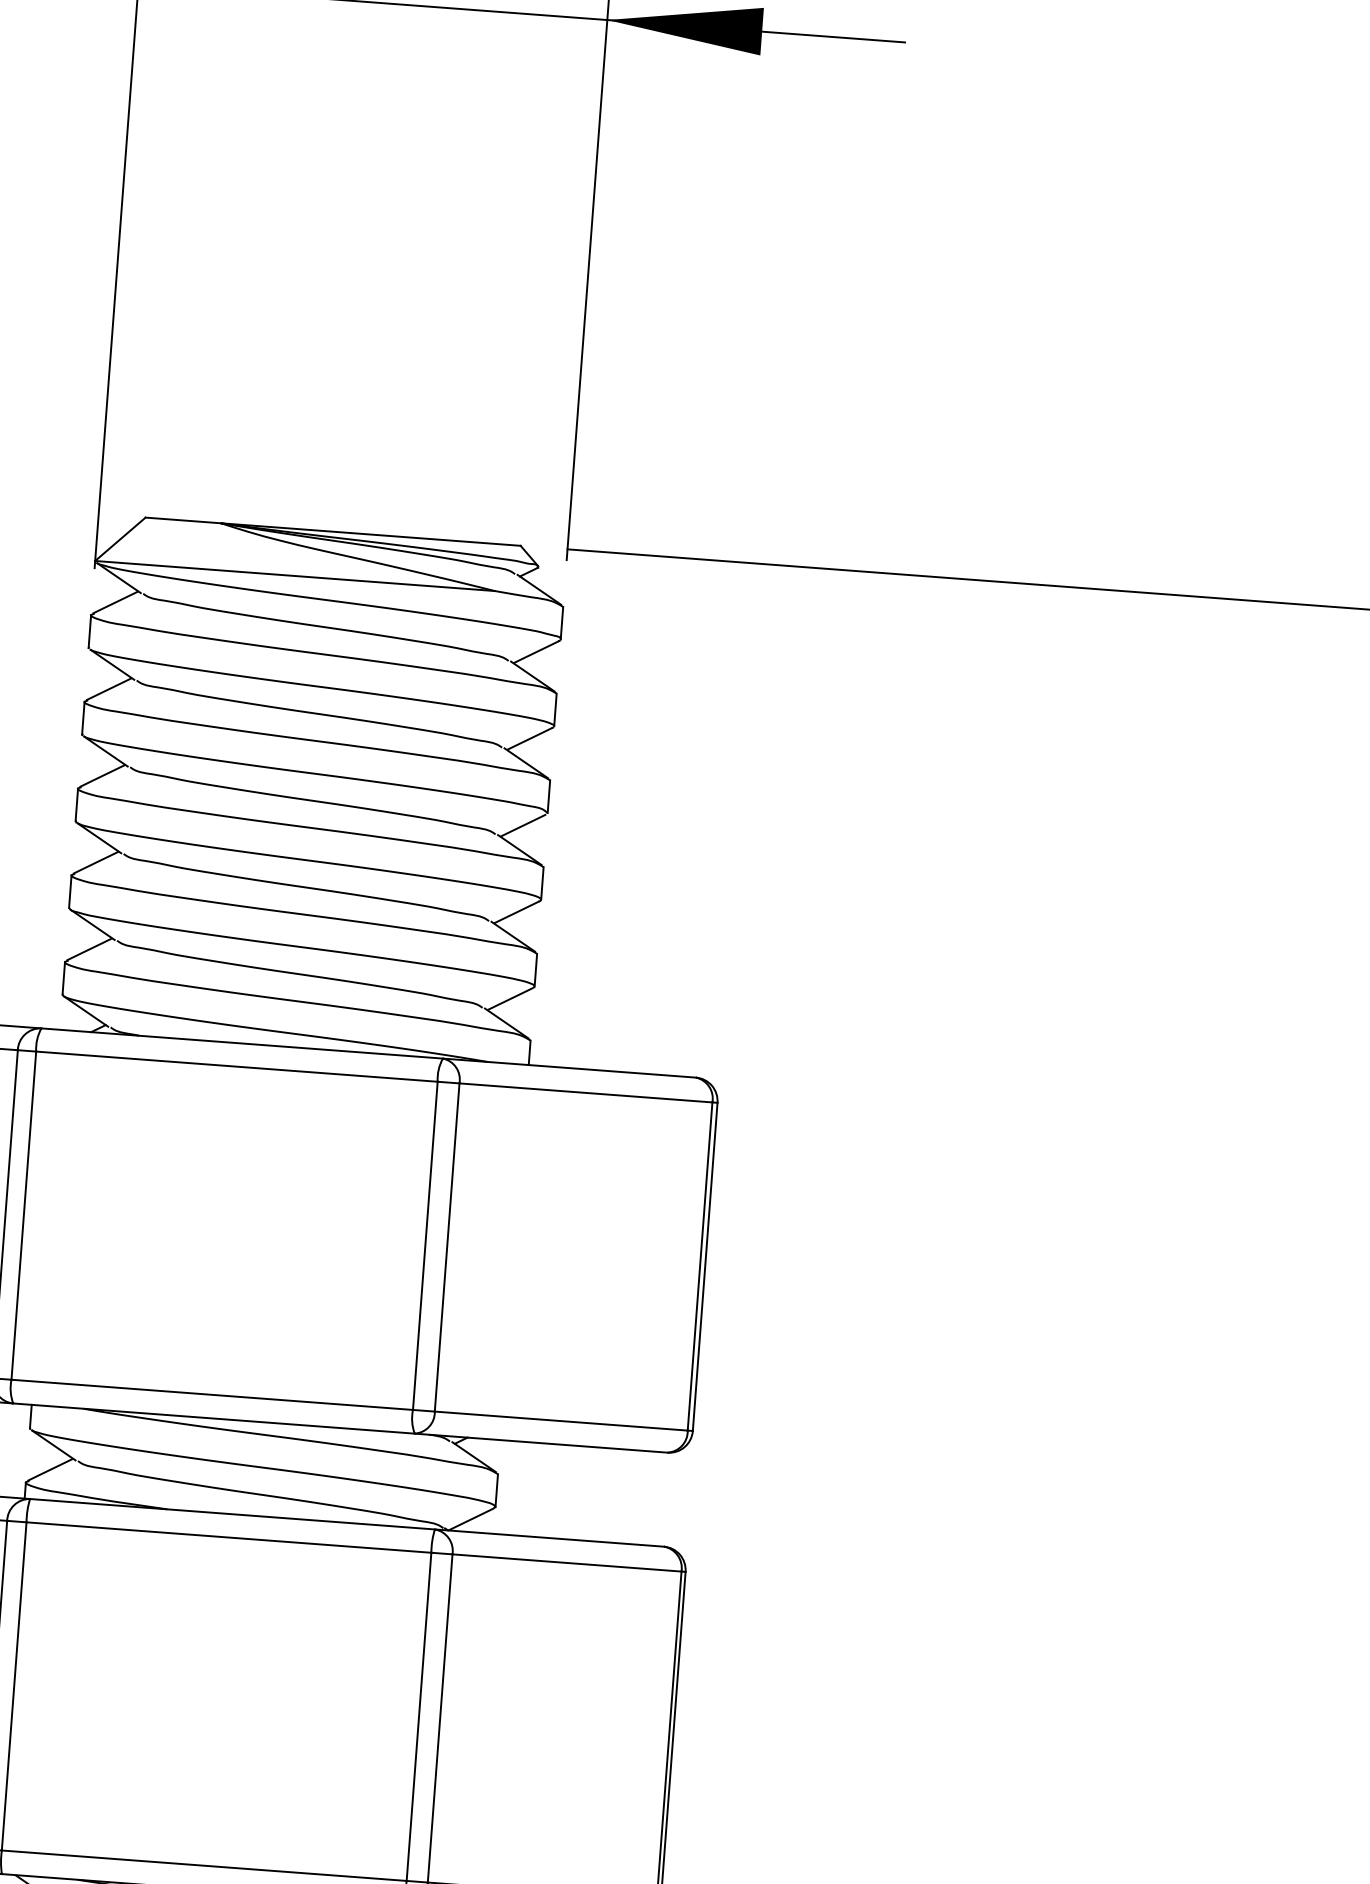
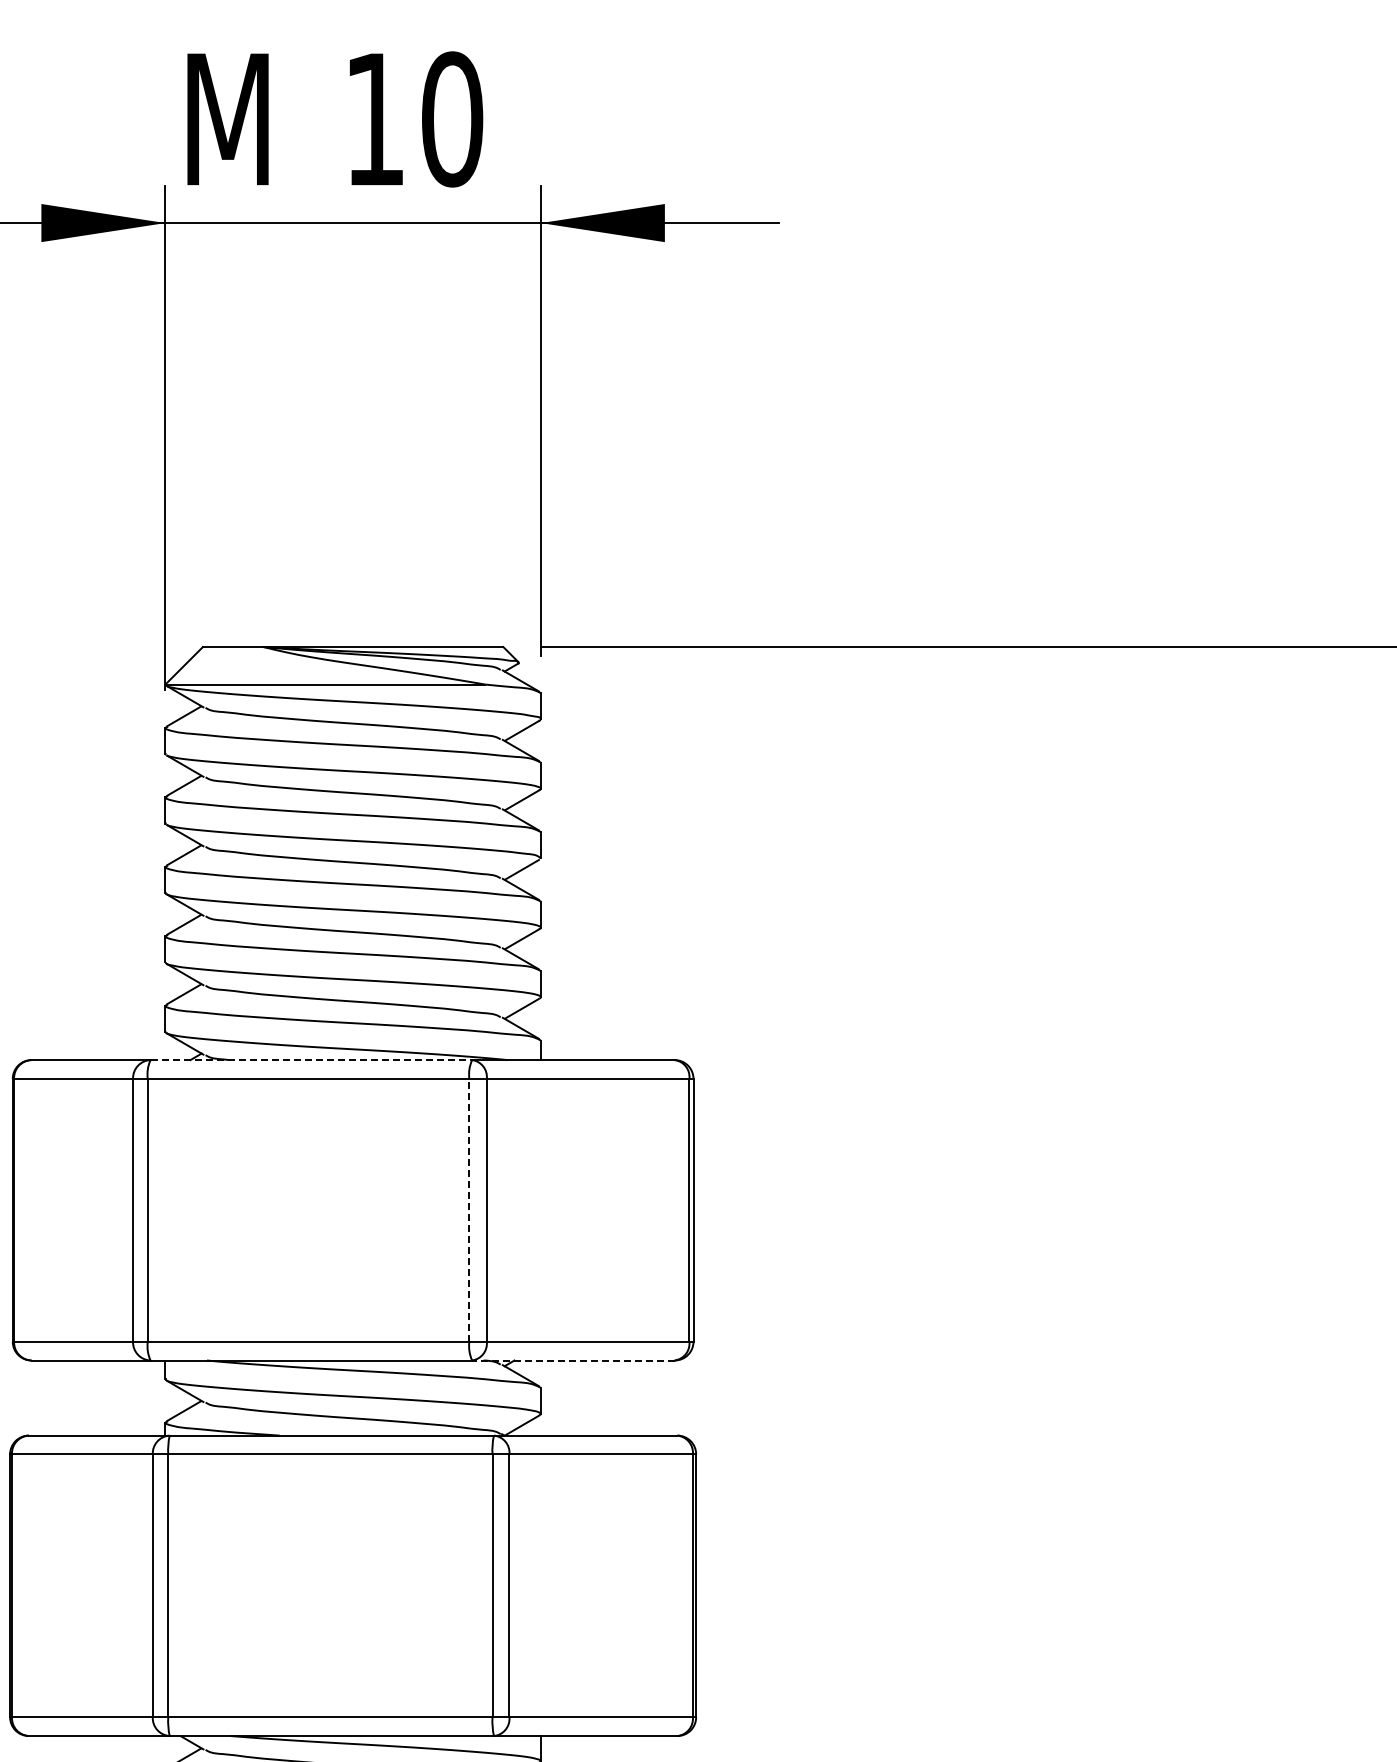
line: (242, 1044) -> (311, 1060), solid -> dashed
line: (425, 1244) -> (469, 1209), solid -> dashed
line: (540, 1443) -> (572, 1360), solid -> dashed

